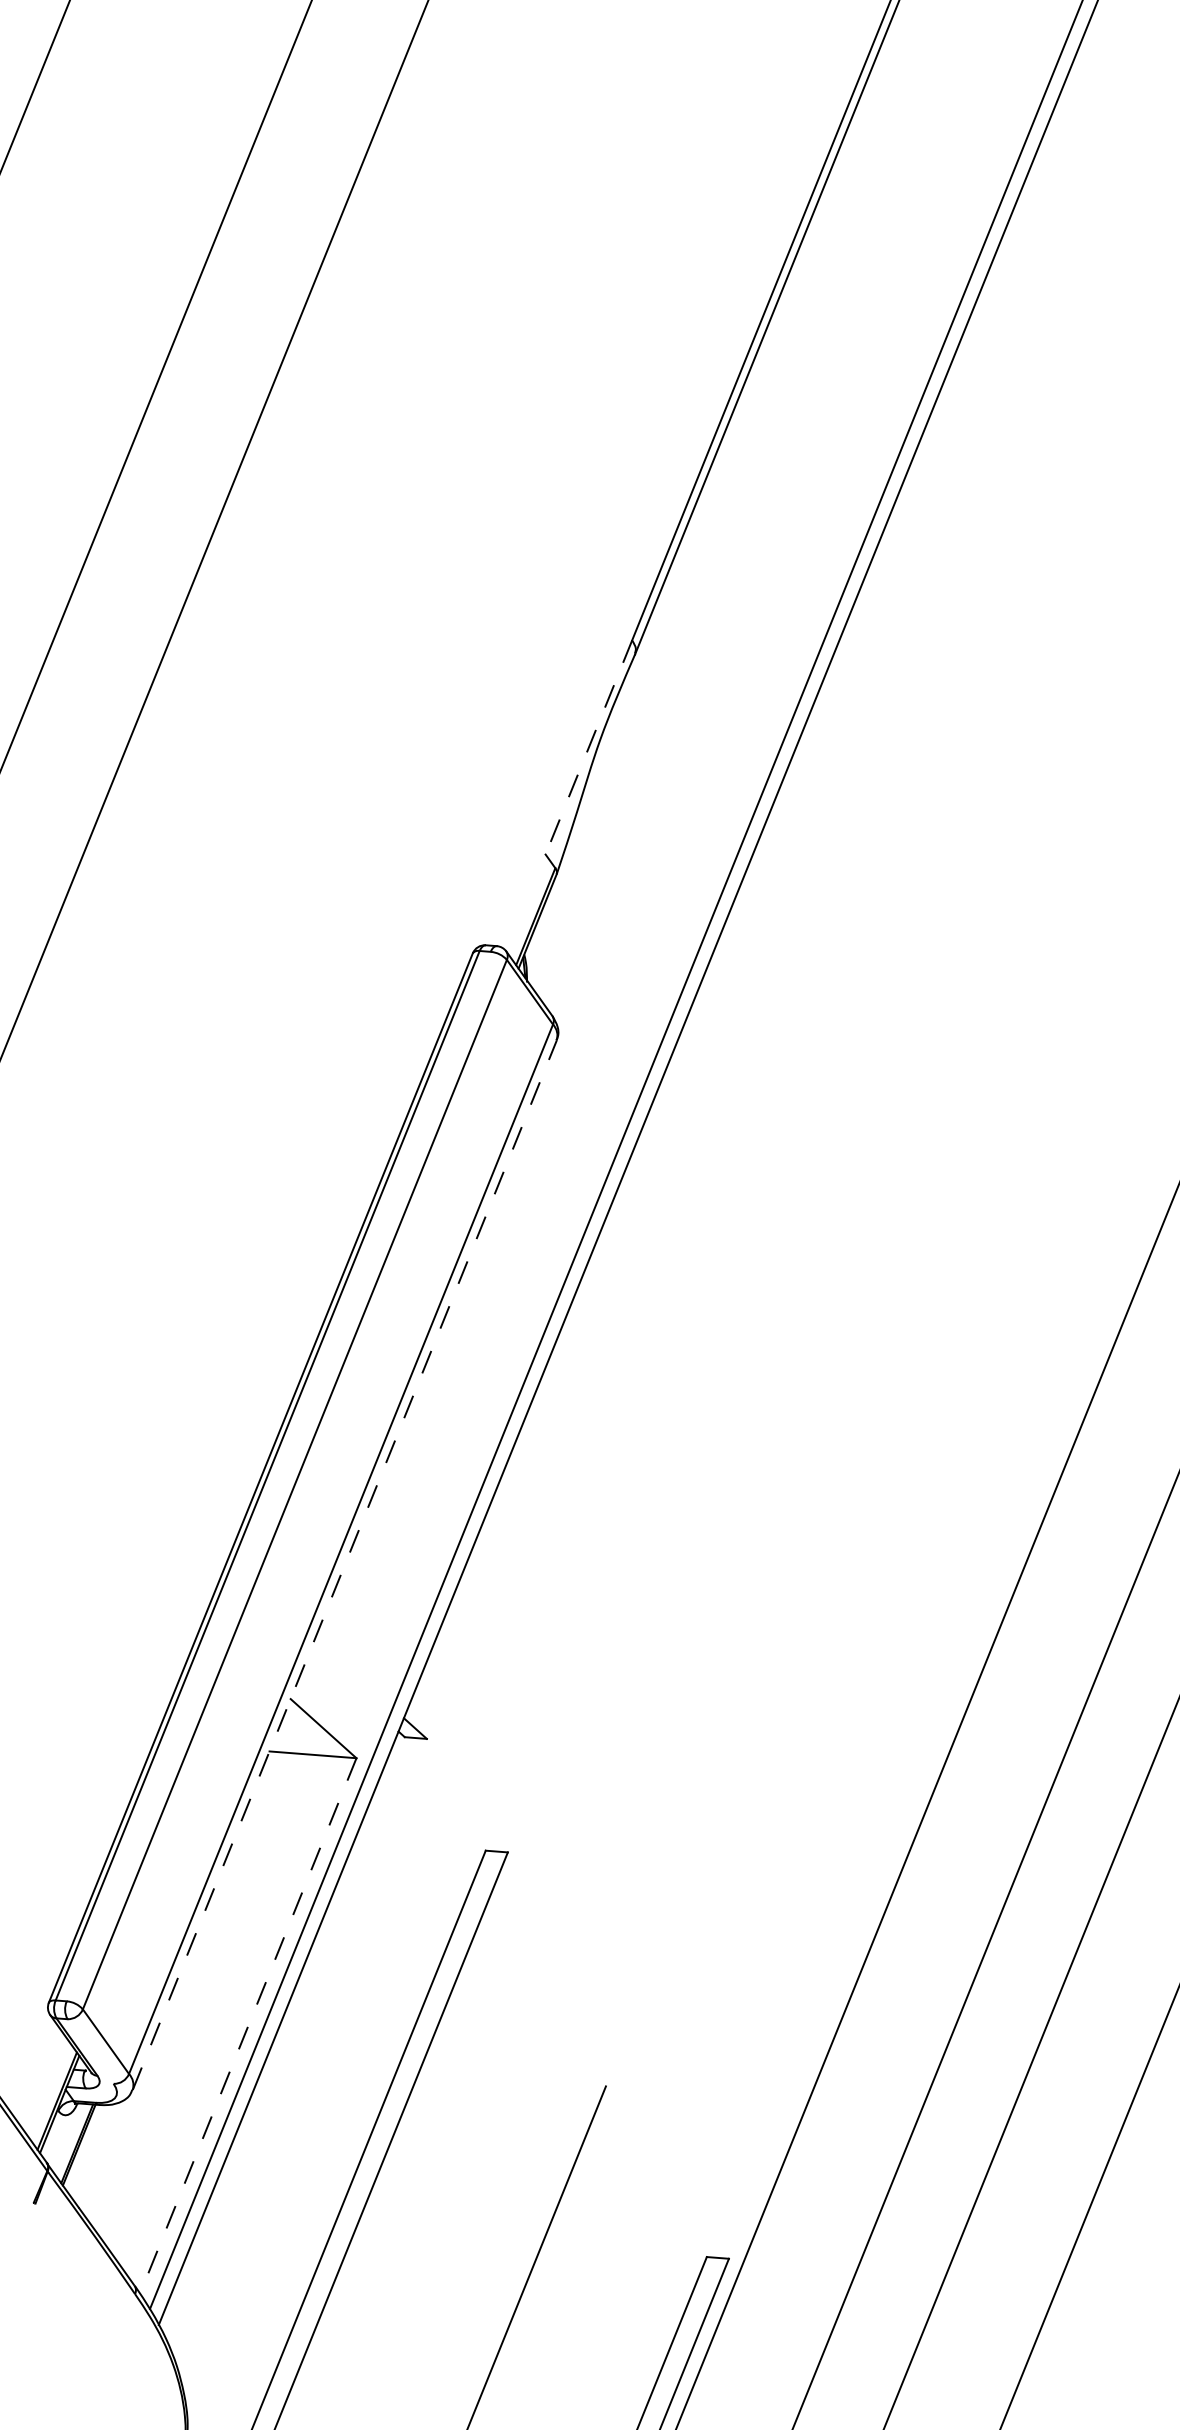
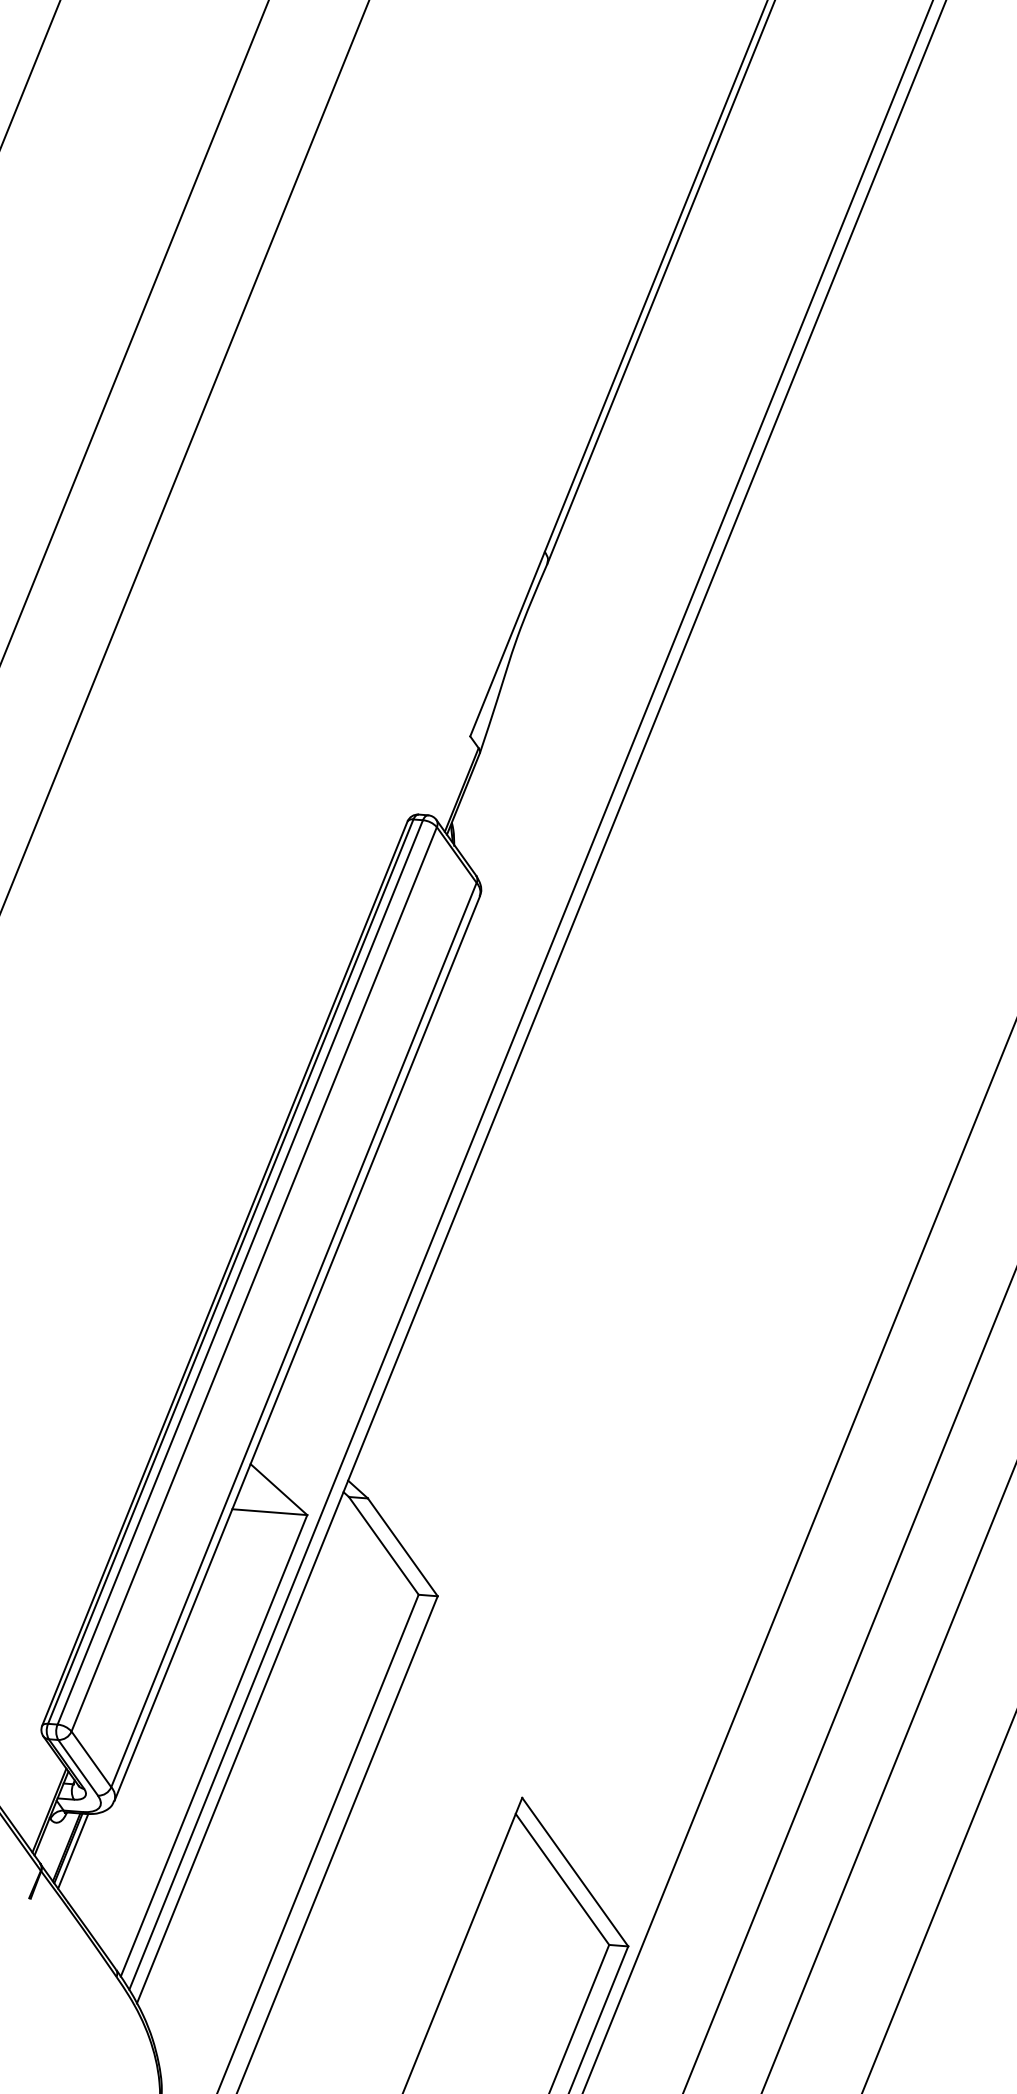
line: (588, 747) -> (507, 644), dashed -> solid
line: (278, 1476) -> (240, 1272), added
line: (344, 1565) -> (296, 1349), dashed -> solid
line: (444, 1793) -> (383, 1545), added
line: (466, 1795) -> (402, 1547), added
line: (248, 2026) -> (214, 1746), dashed -> solid
line: (90, 2051) -> (78, 1767), added
line: (84, 2148) -> (72, 1851), added
line: (666, 2172) -> (574, 1872), added
line: (652, 2181) -> (562, 1879), added

